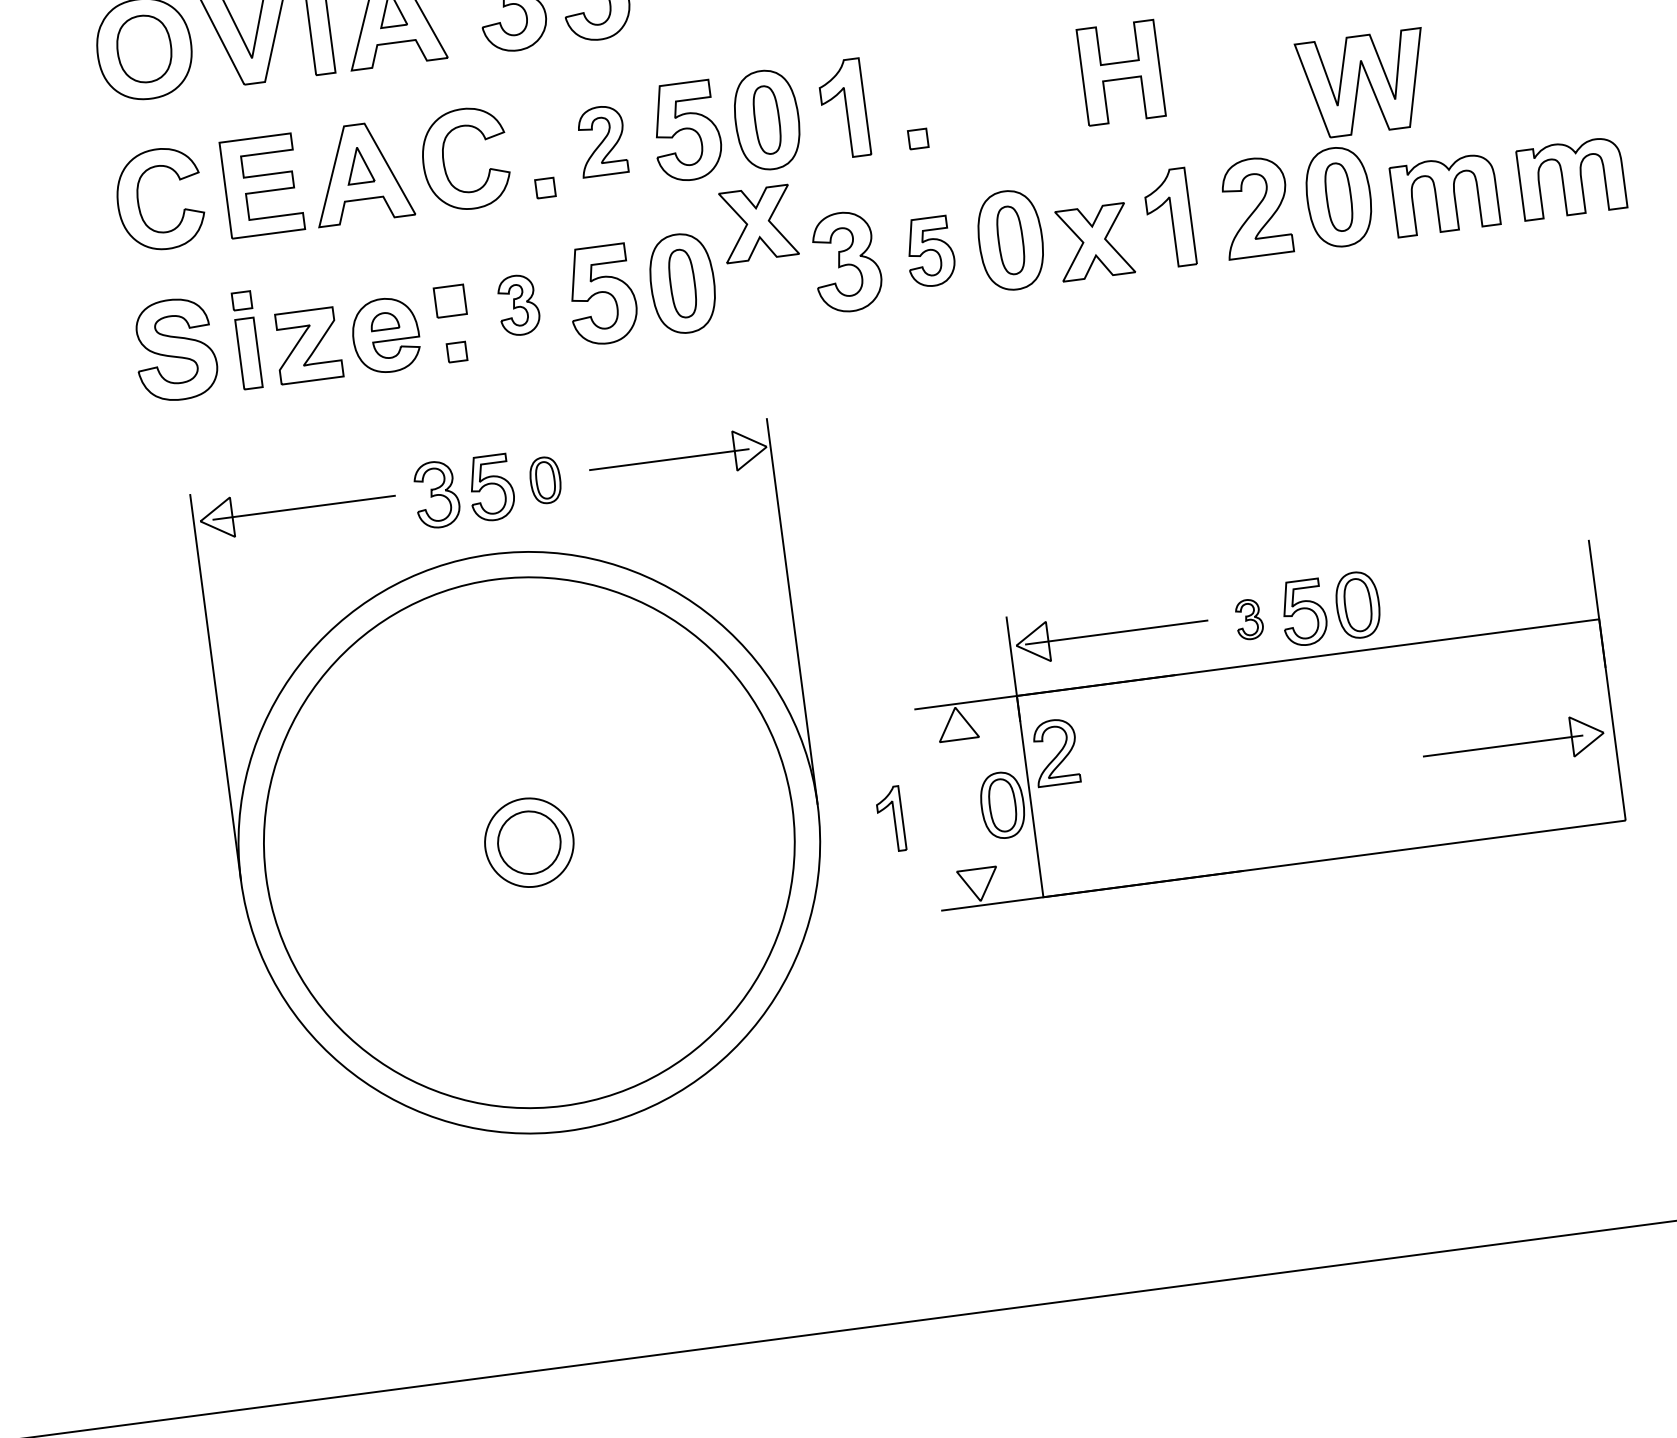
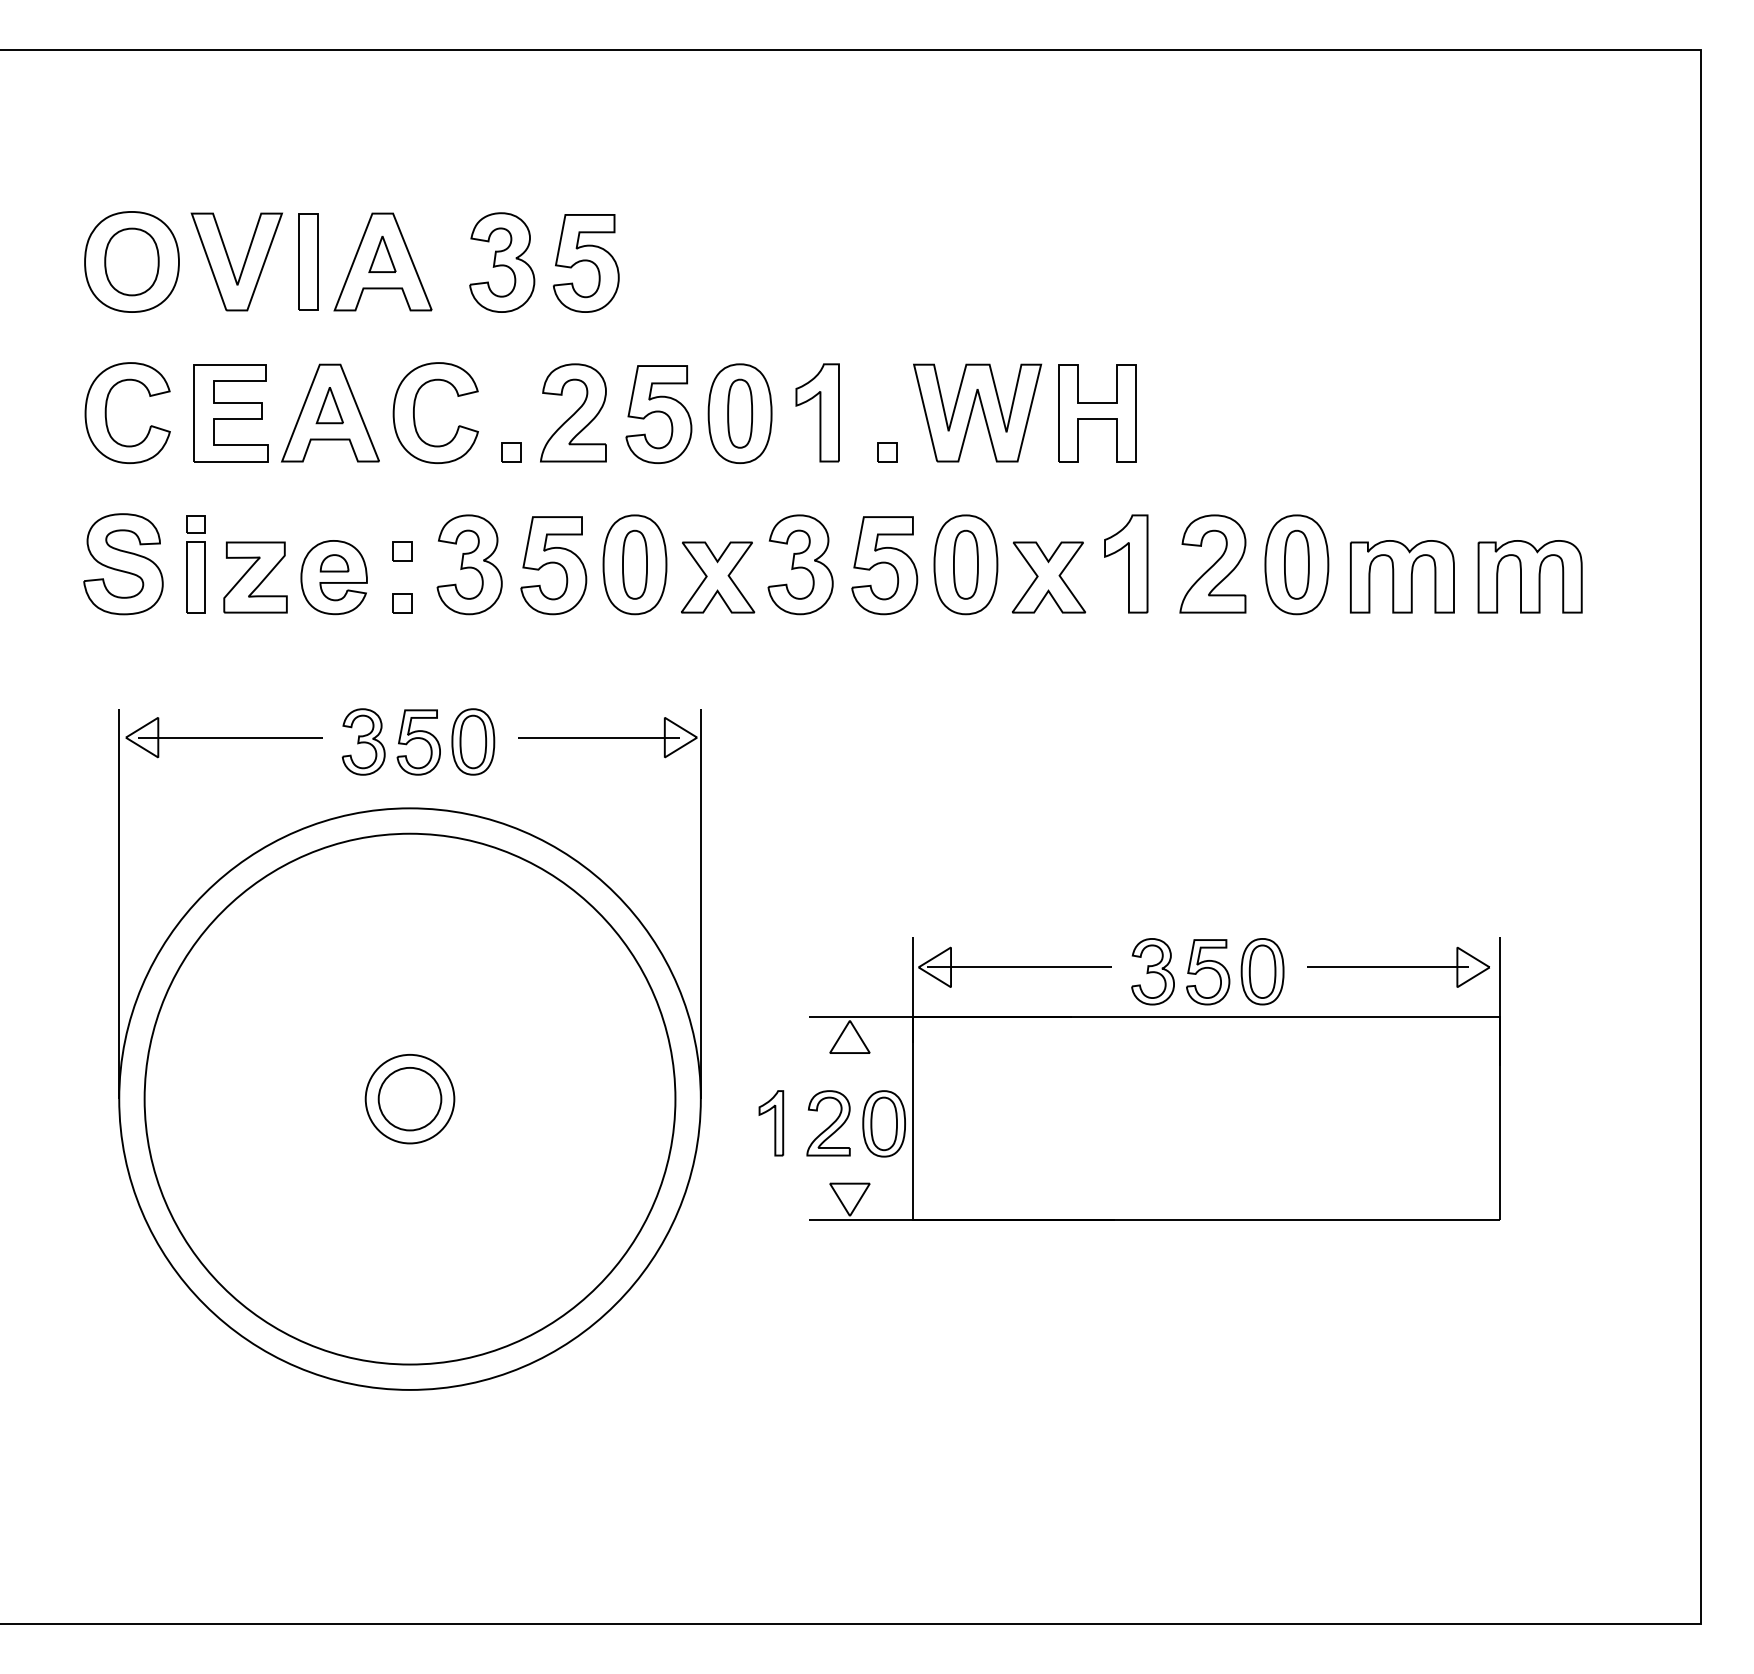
part: (1363, 83) -> (977, 412), moved
part: (601, 140) -> (573, 412), size x1.43
part: (758, 223) -> (718, 577), moved
part: (930, 251) -> (884, 565), size x1.43
part: (450, 300) -> (402, 551), size x0.62
part: (518, 304) -> (469, 564), size x1.67
part: (545, 479) -> (473, 741), size x1.43
part: (1248, 619) -> (1152, 971), size x1.67
part: (1513, 743) -> (1398, 966), moved
part: (1055, 752) -> (828, 1123), moved

